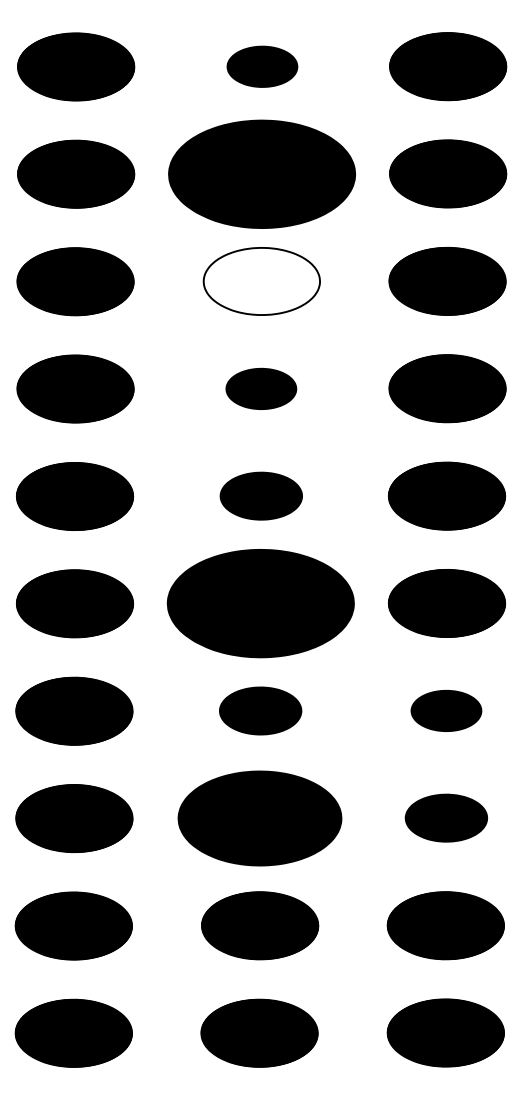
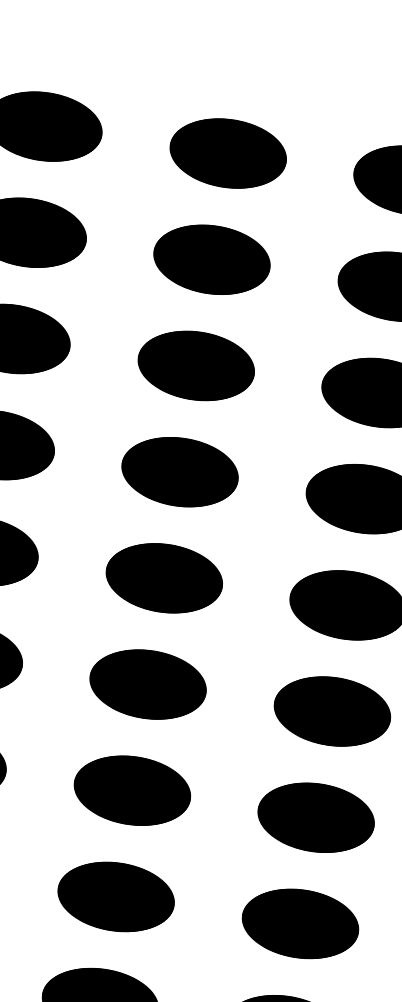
part: (262, 66) -> (228, 153), size x1.67
part: (261, 173) -> (211, 259), size x0.62
hatch: (261, 281) -> (195, 365), added
part: (261, 388) -> (180, 471), size x1.67
part: (261, 495) -> (164, 577), size x1.43
part: (260, 603) -> (147, 684), size x0.62
part: (260, 710) -> (132, 790), size x1.43
part: (446, 710) -> (316, 817), size x1.67
part: (446, 817) -> (300, 923), size x1.43
part: (260, 818) -> (116, 897), size x0.71

